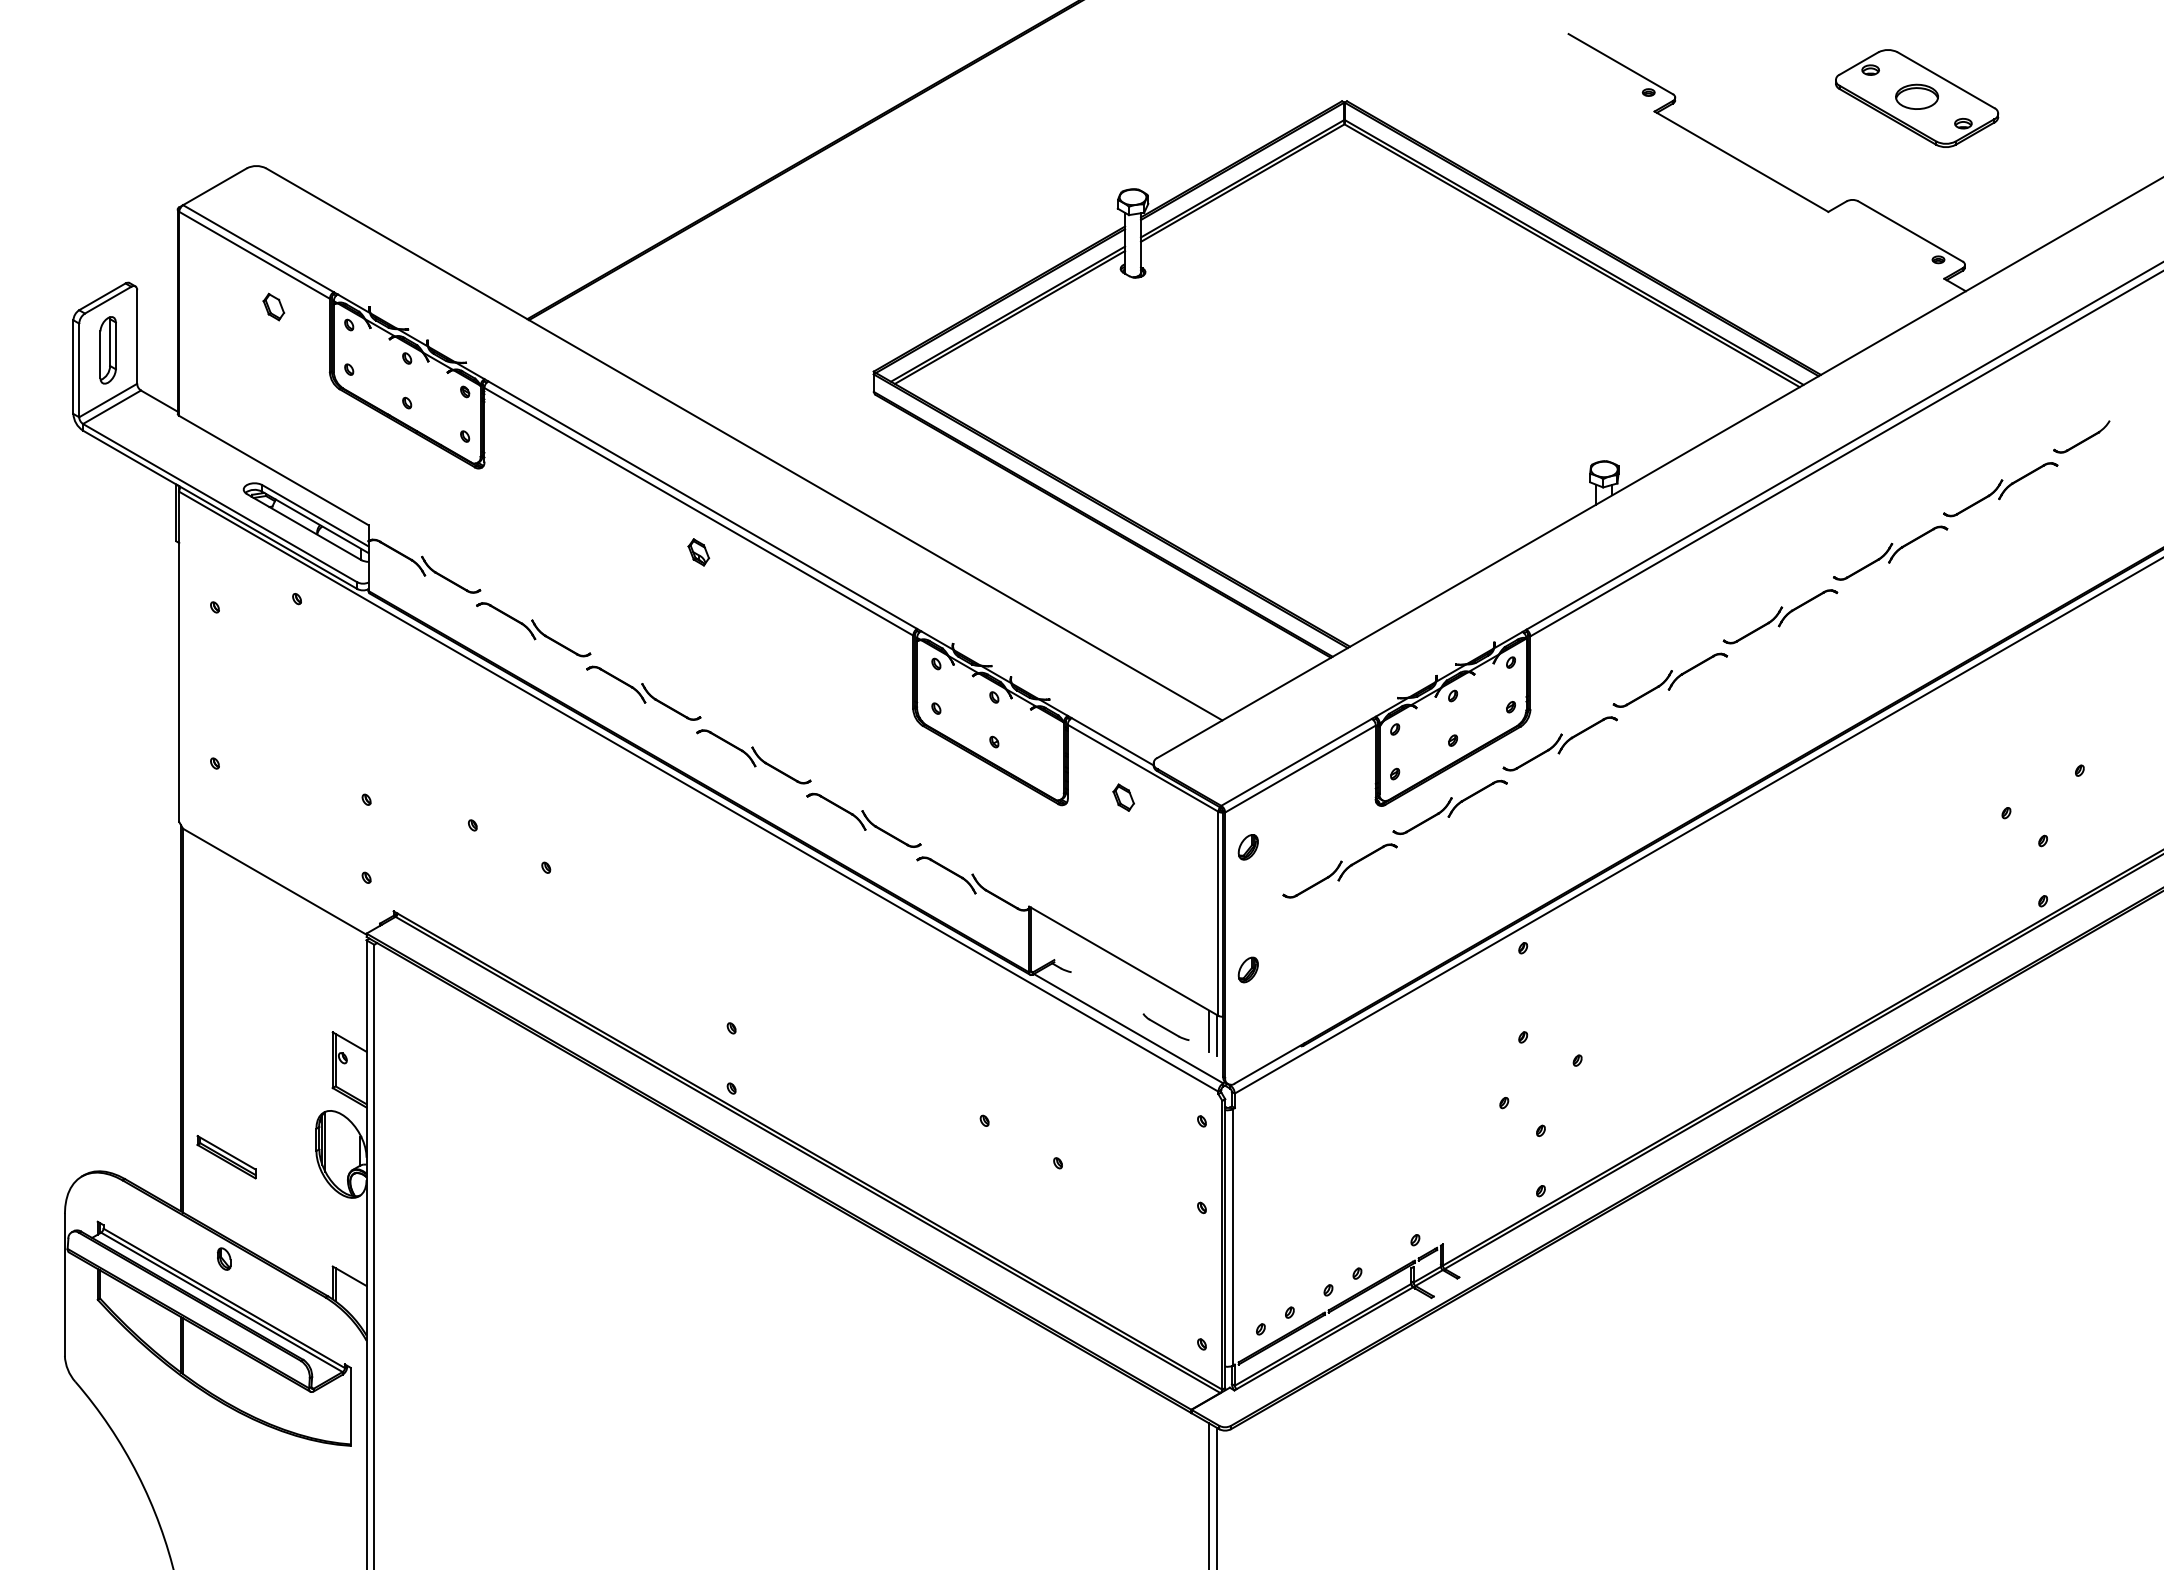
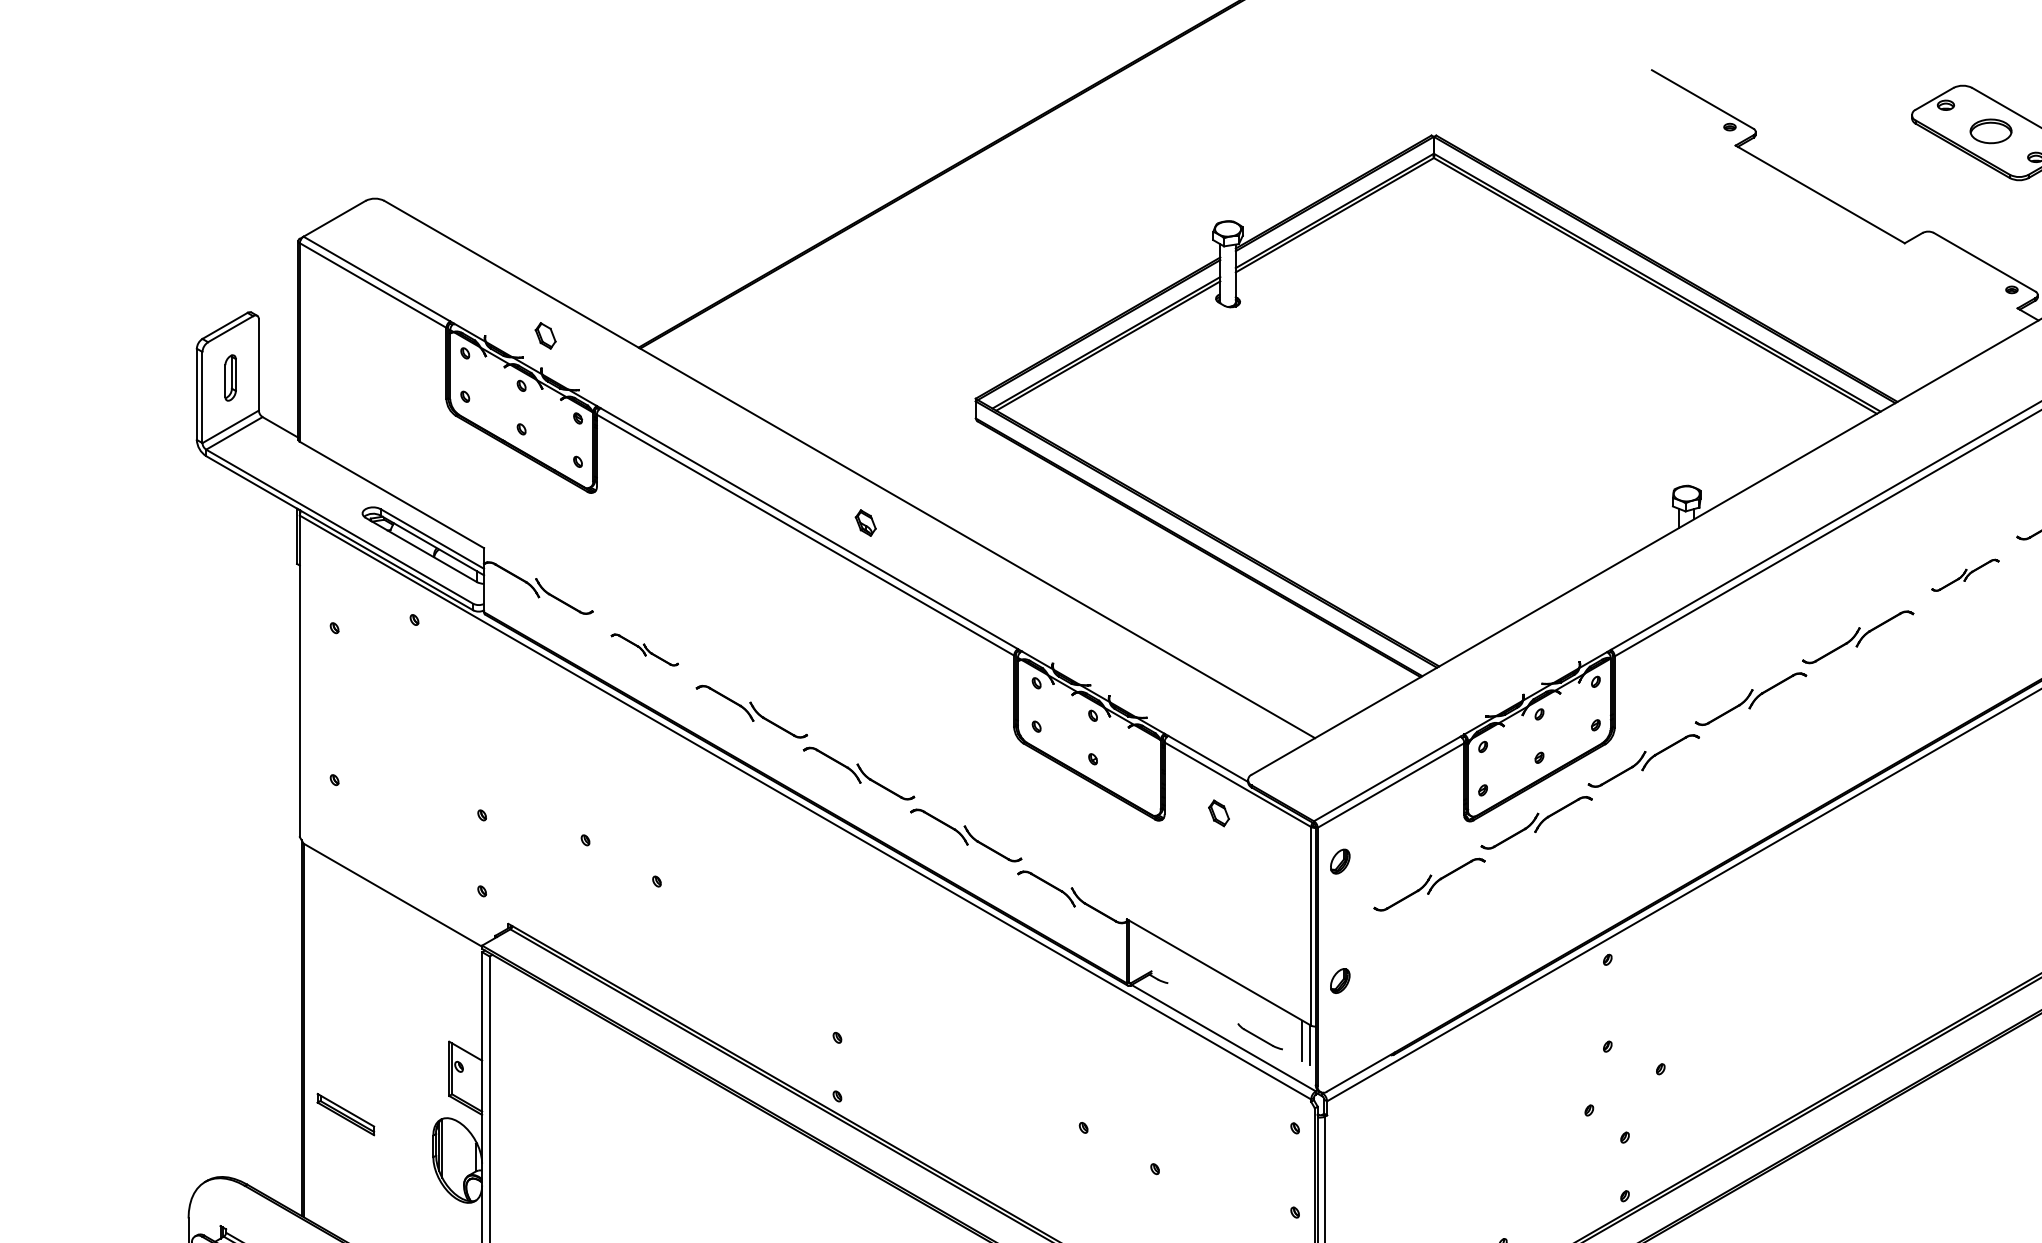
part: (273, 306) -> (545, 335), moved
part: (107, 350) -> (230, 378), size x0.7
part: (698, 552) -> (865, 523), moved
part: (1890, 552) -> (1965, 574), size x0.6
part: (533, 629) -> (644, 649), size x0.6
part: (226, 1157) -> (345, 1114), moved

